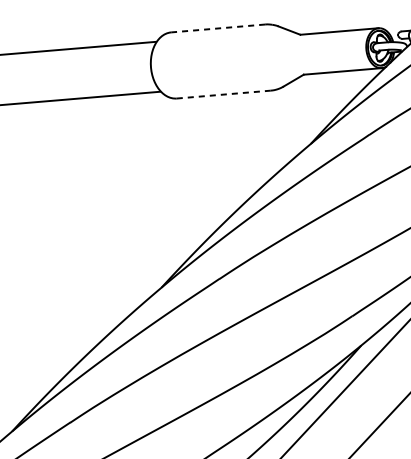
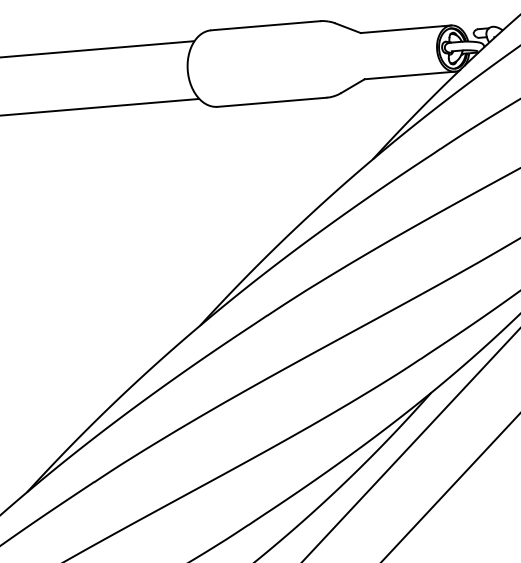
line: (218, 28) -> (265, 25), dashed -> solid
line: (224, 94) -> (272, 102), dashed -> solid

